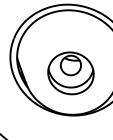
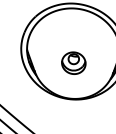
part: (70, 73) -> (73, 63), size x0.6

